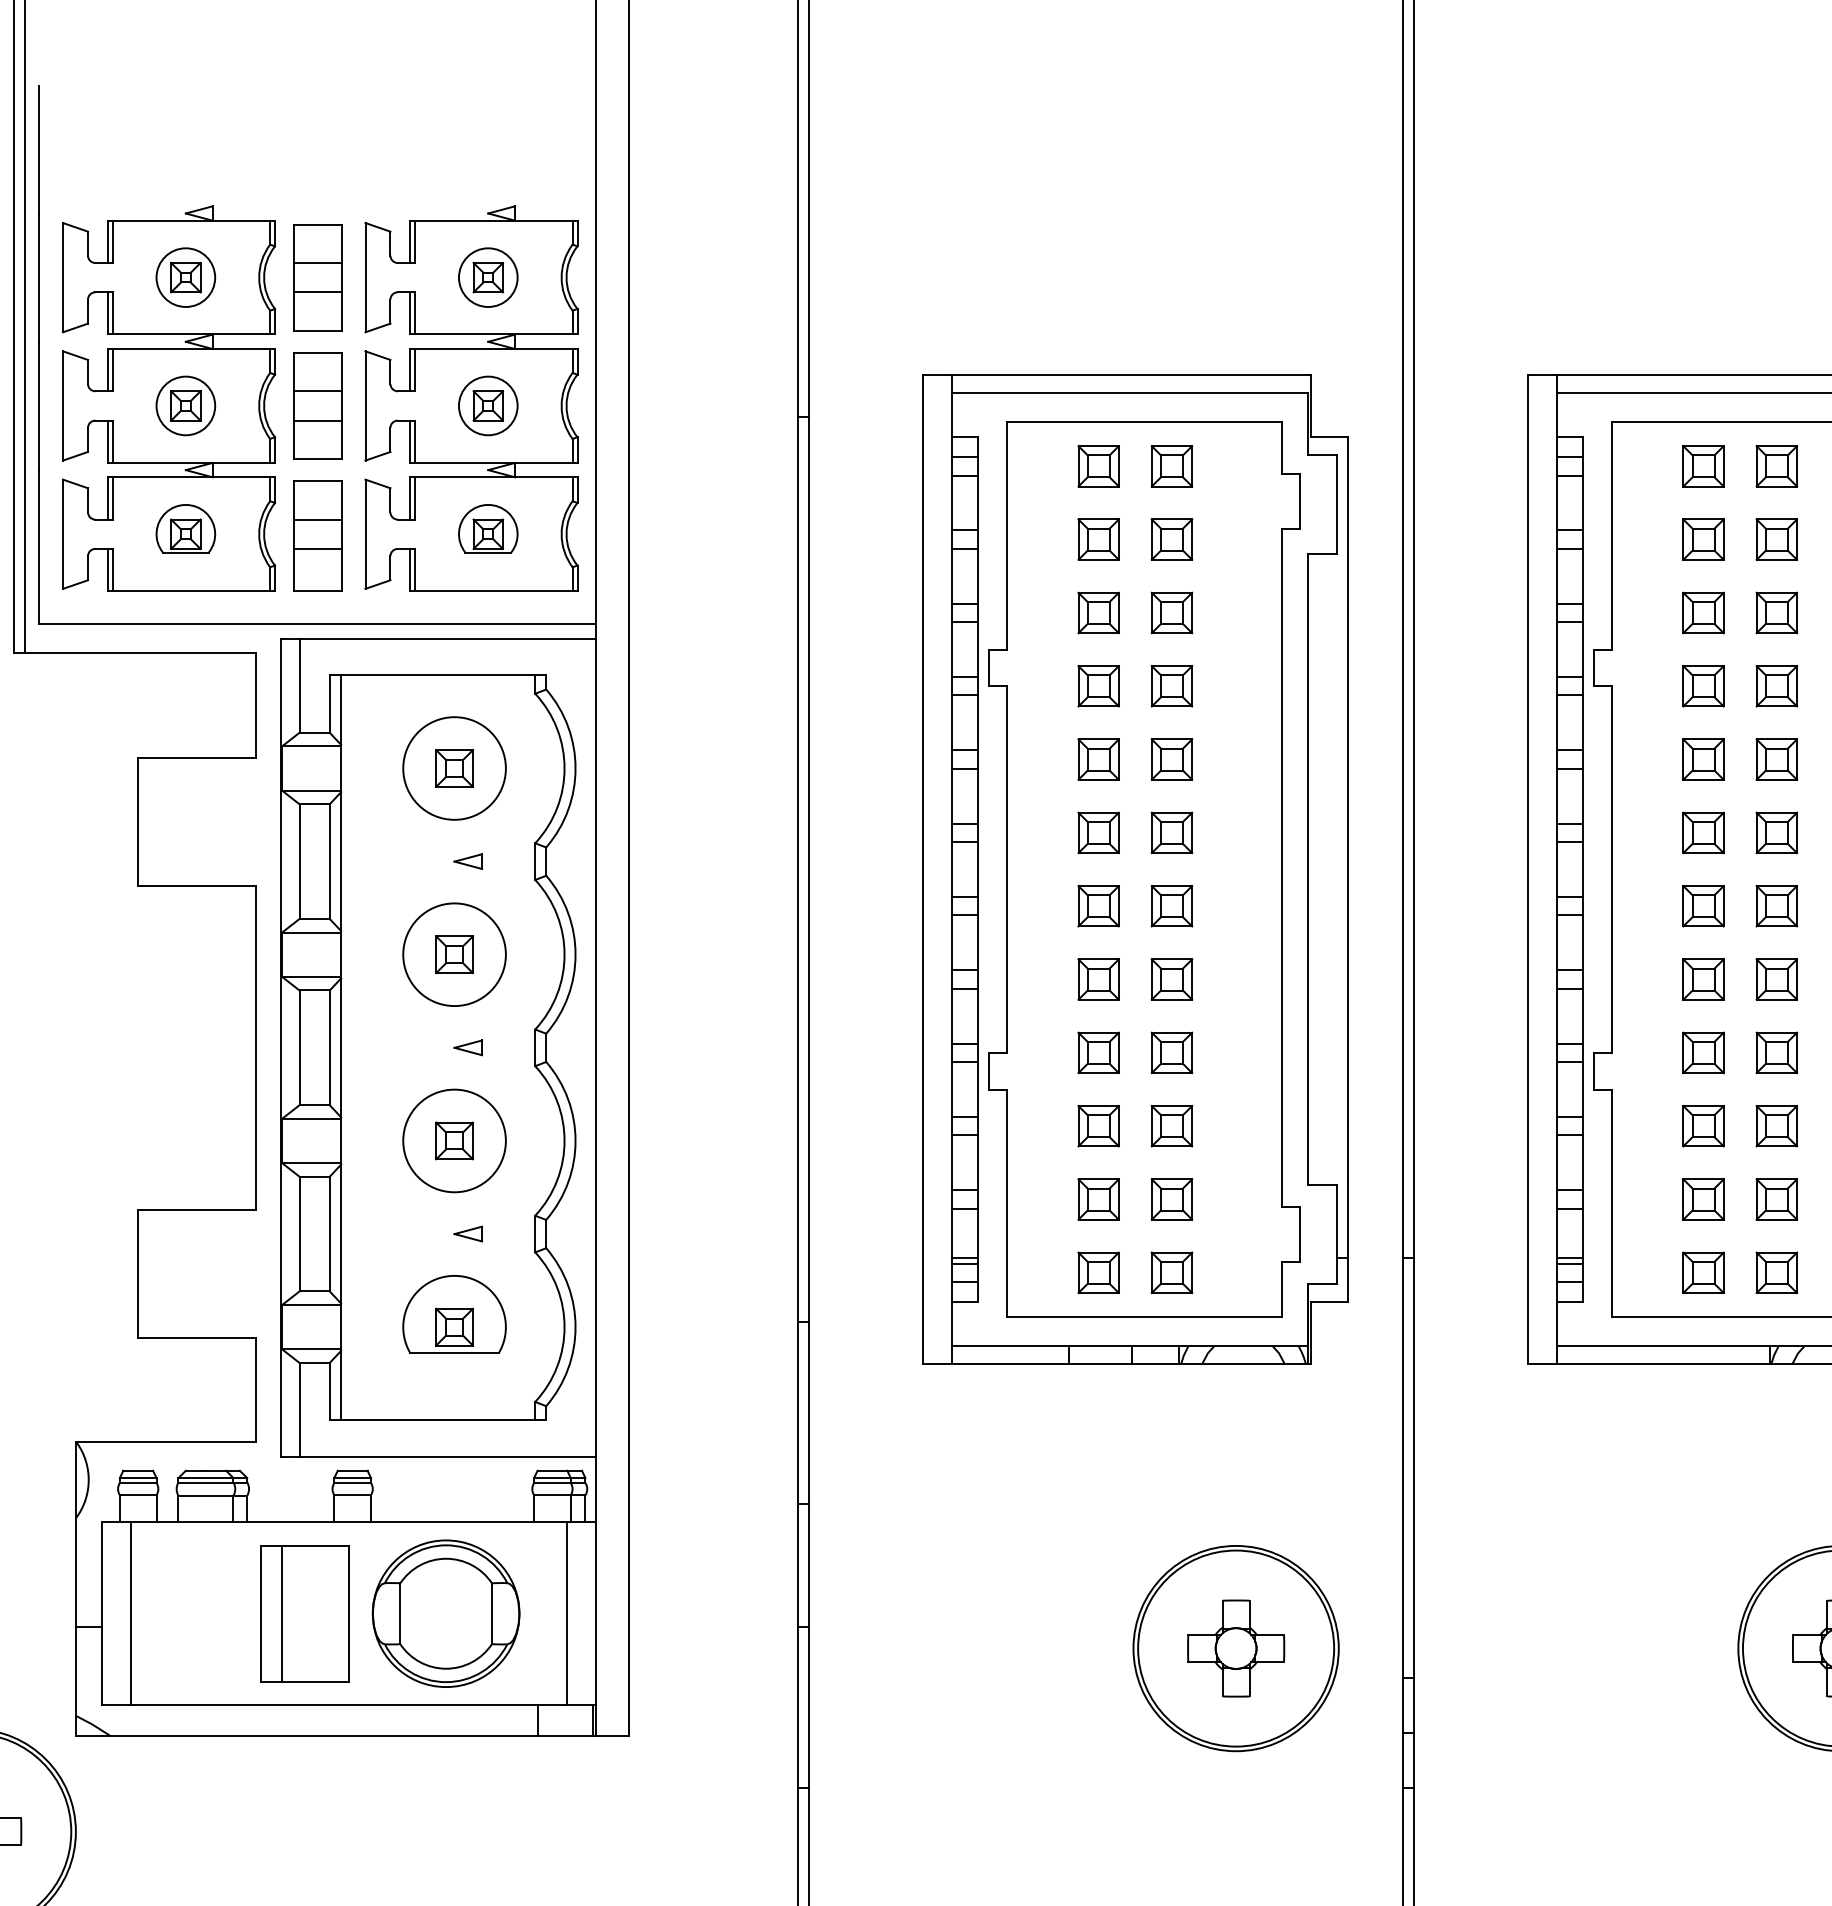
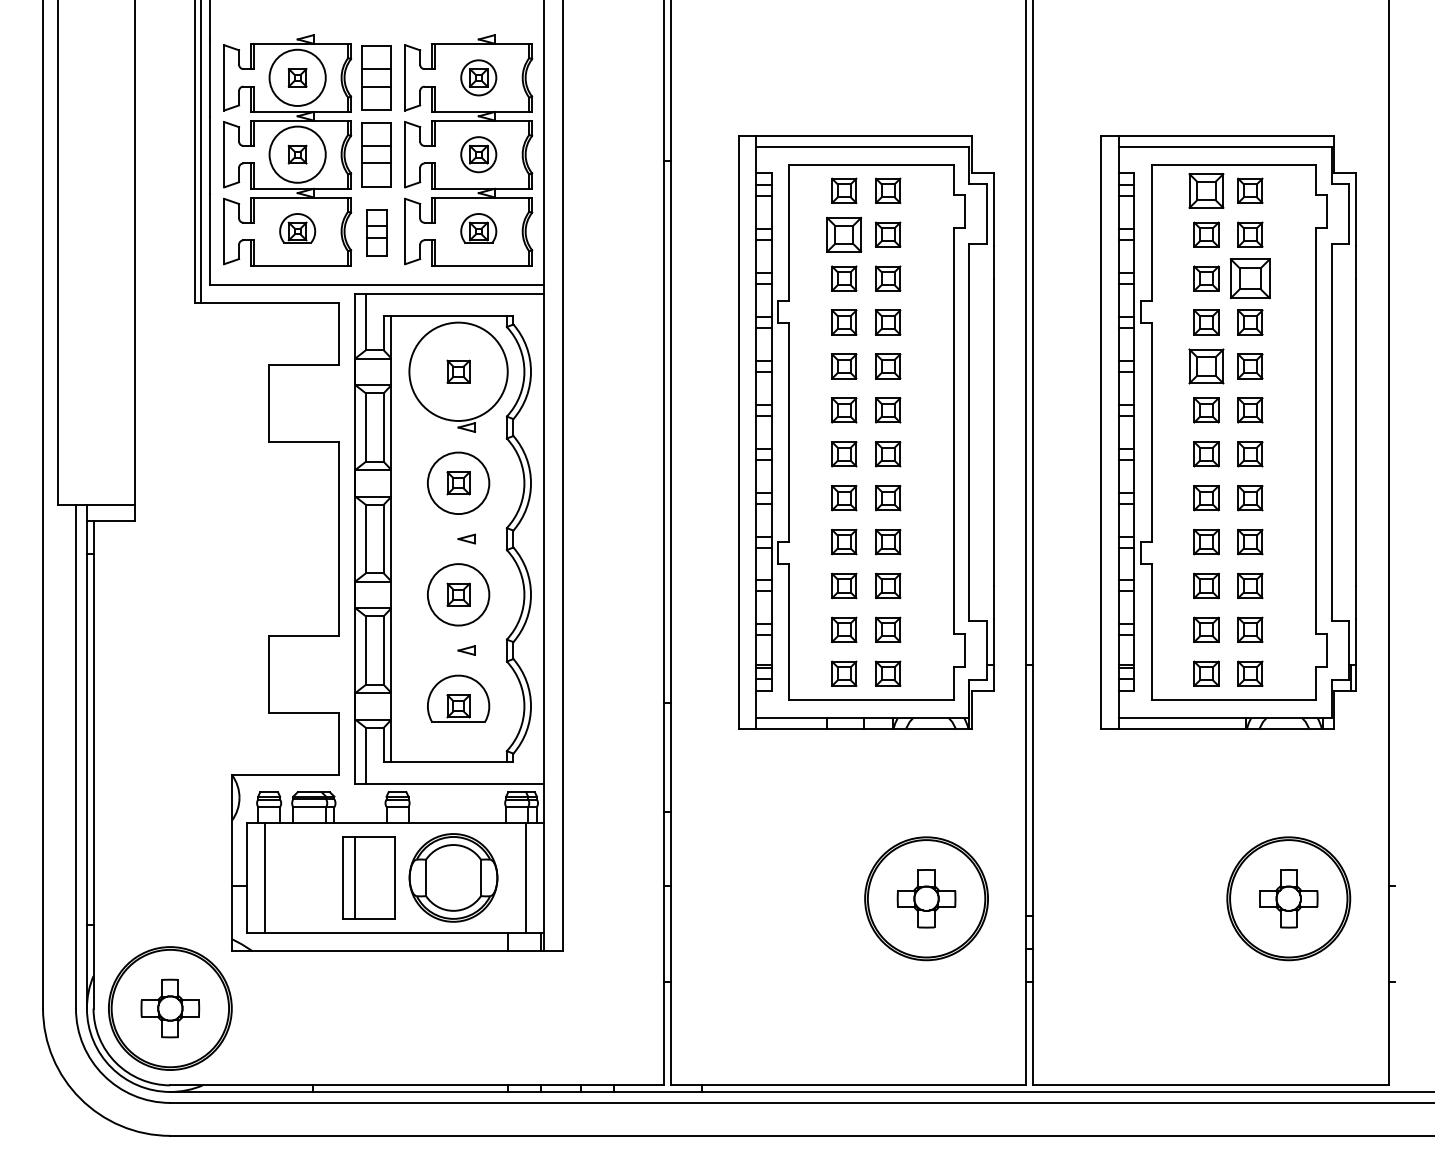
circle: (185, 277) -> (297, 77), size x1.6
circle: (185, 405) -> (297, 154), size x1.6
part: (1703, 465) -> (1206, 190), size x1.4
part: (317, 535) -> (376, 232), size x0.7
part: (1099, 539) -> (844, 234), size x1.4
part: (1777, 612) -> (1250, 278), size x1.6
part: (1703, 759) -> (1206, 366), size x1.4
circle: (454, 767) -> (458, 371), size x1.6

